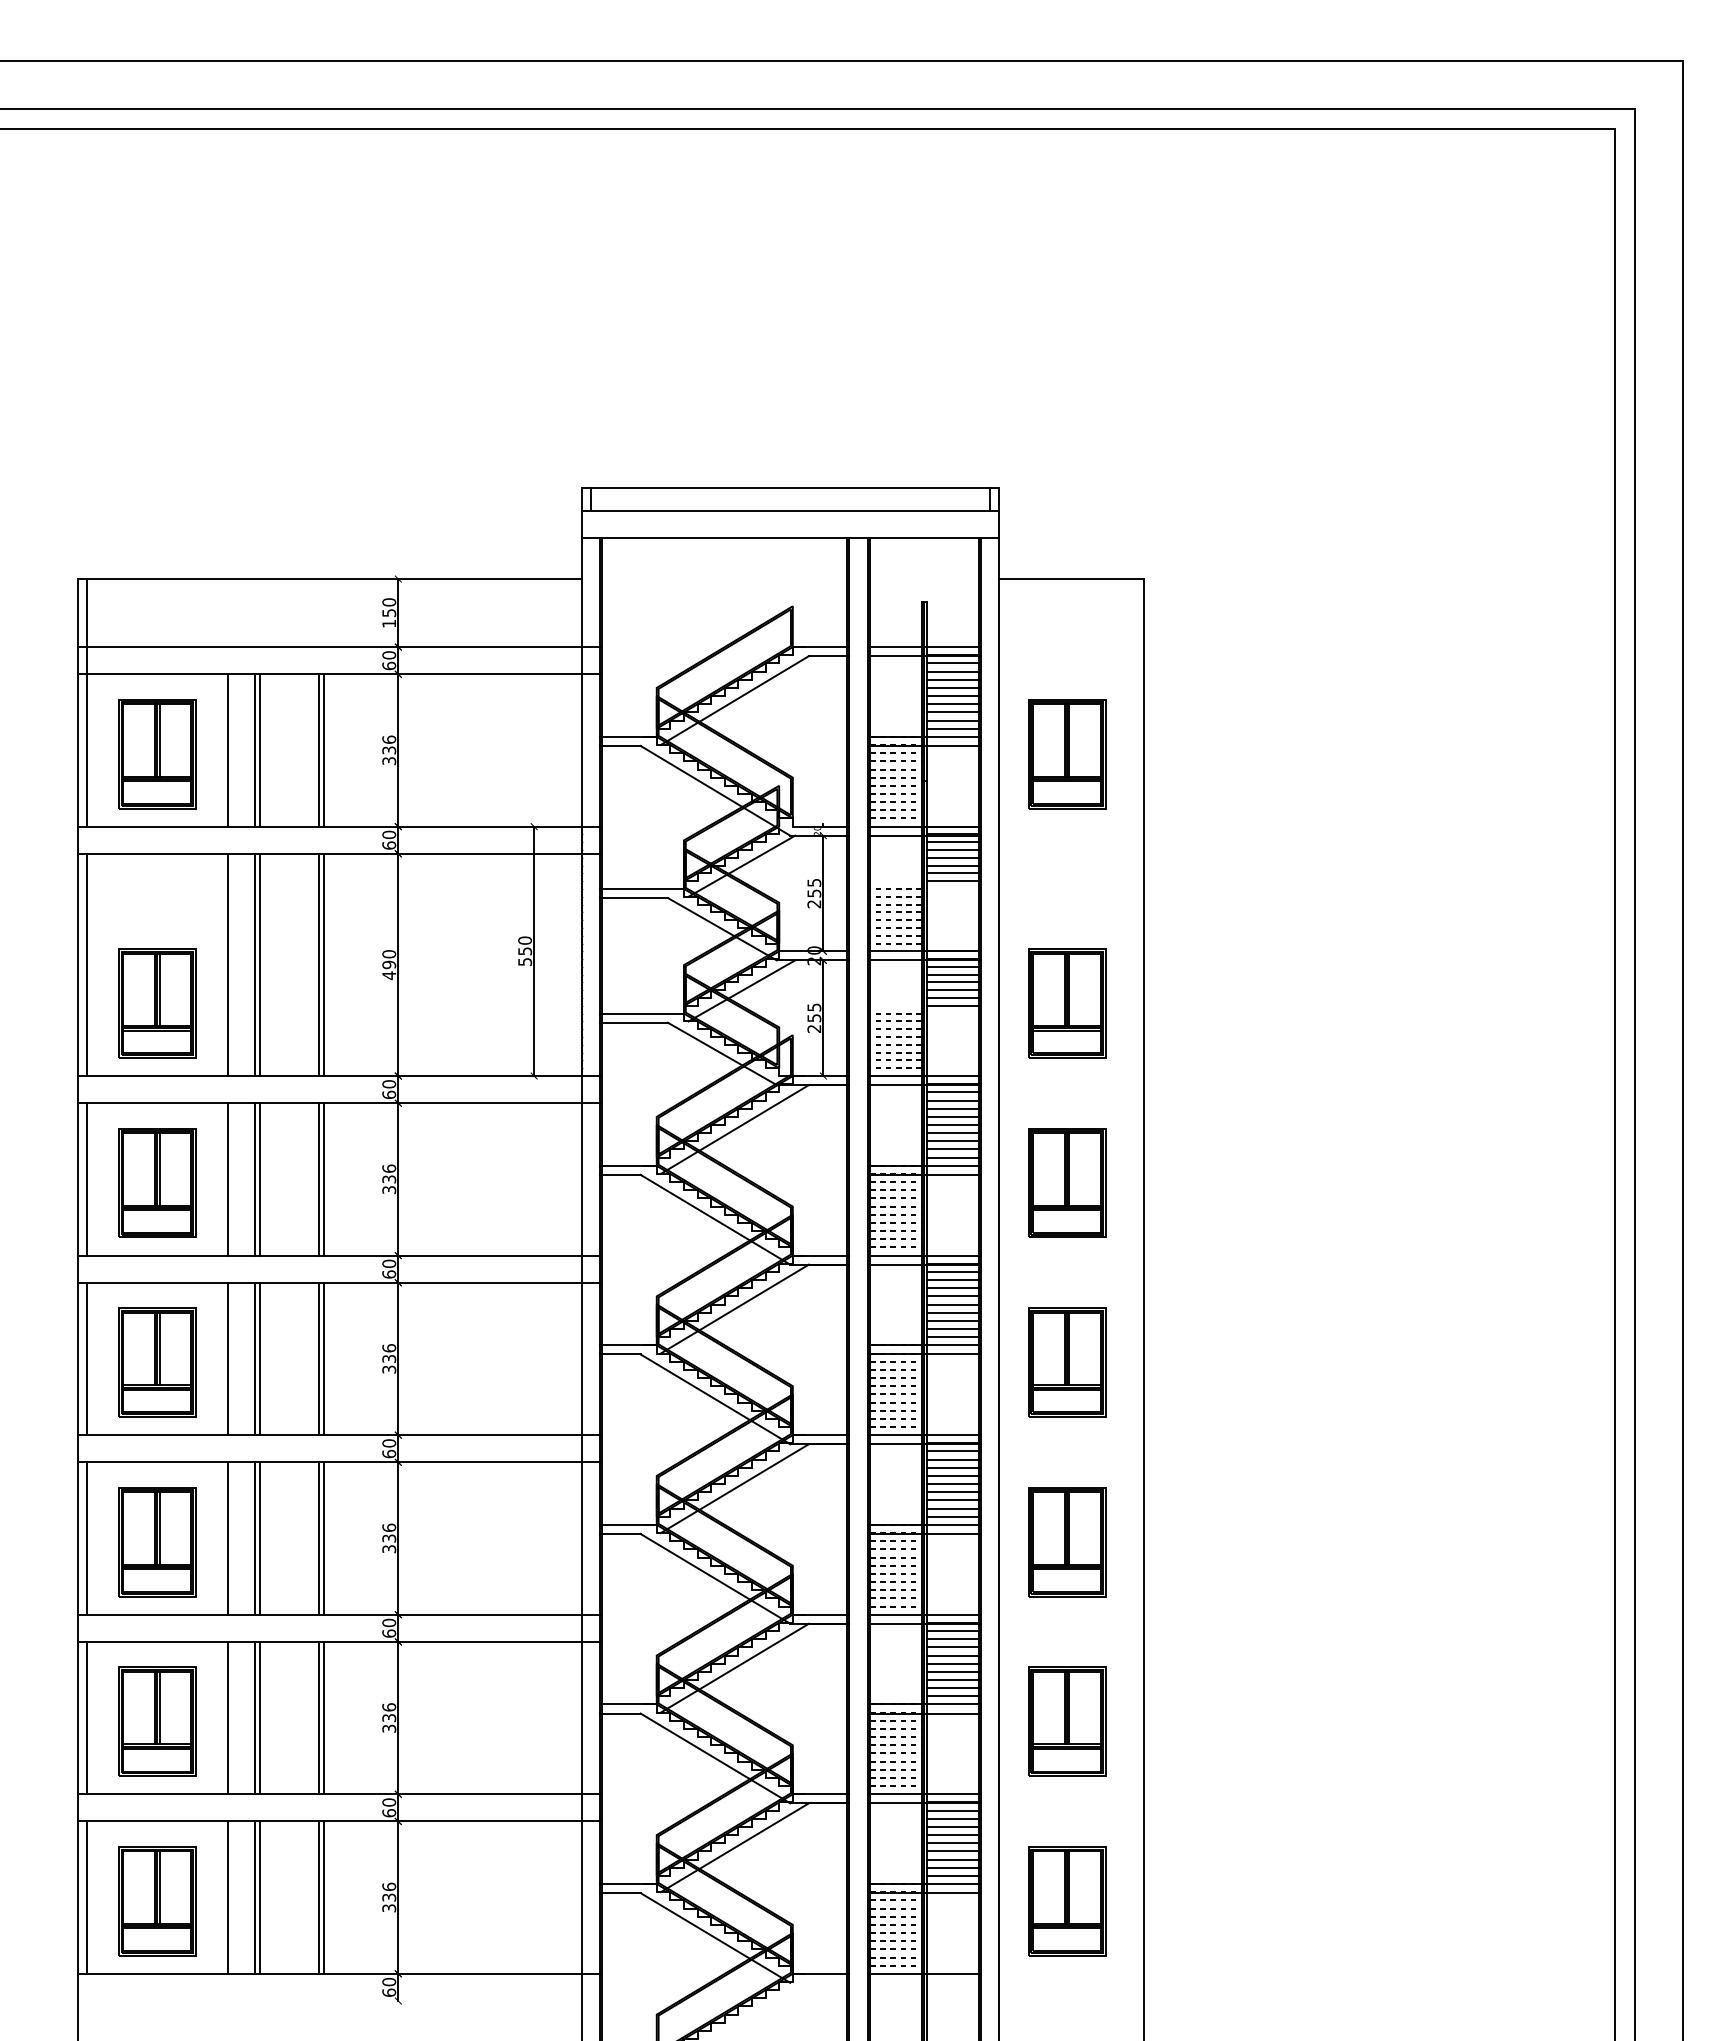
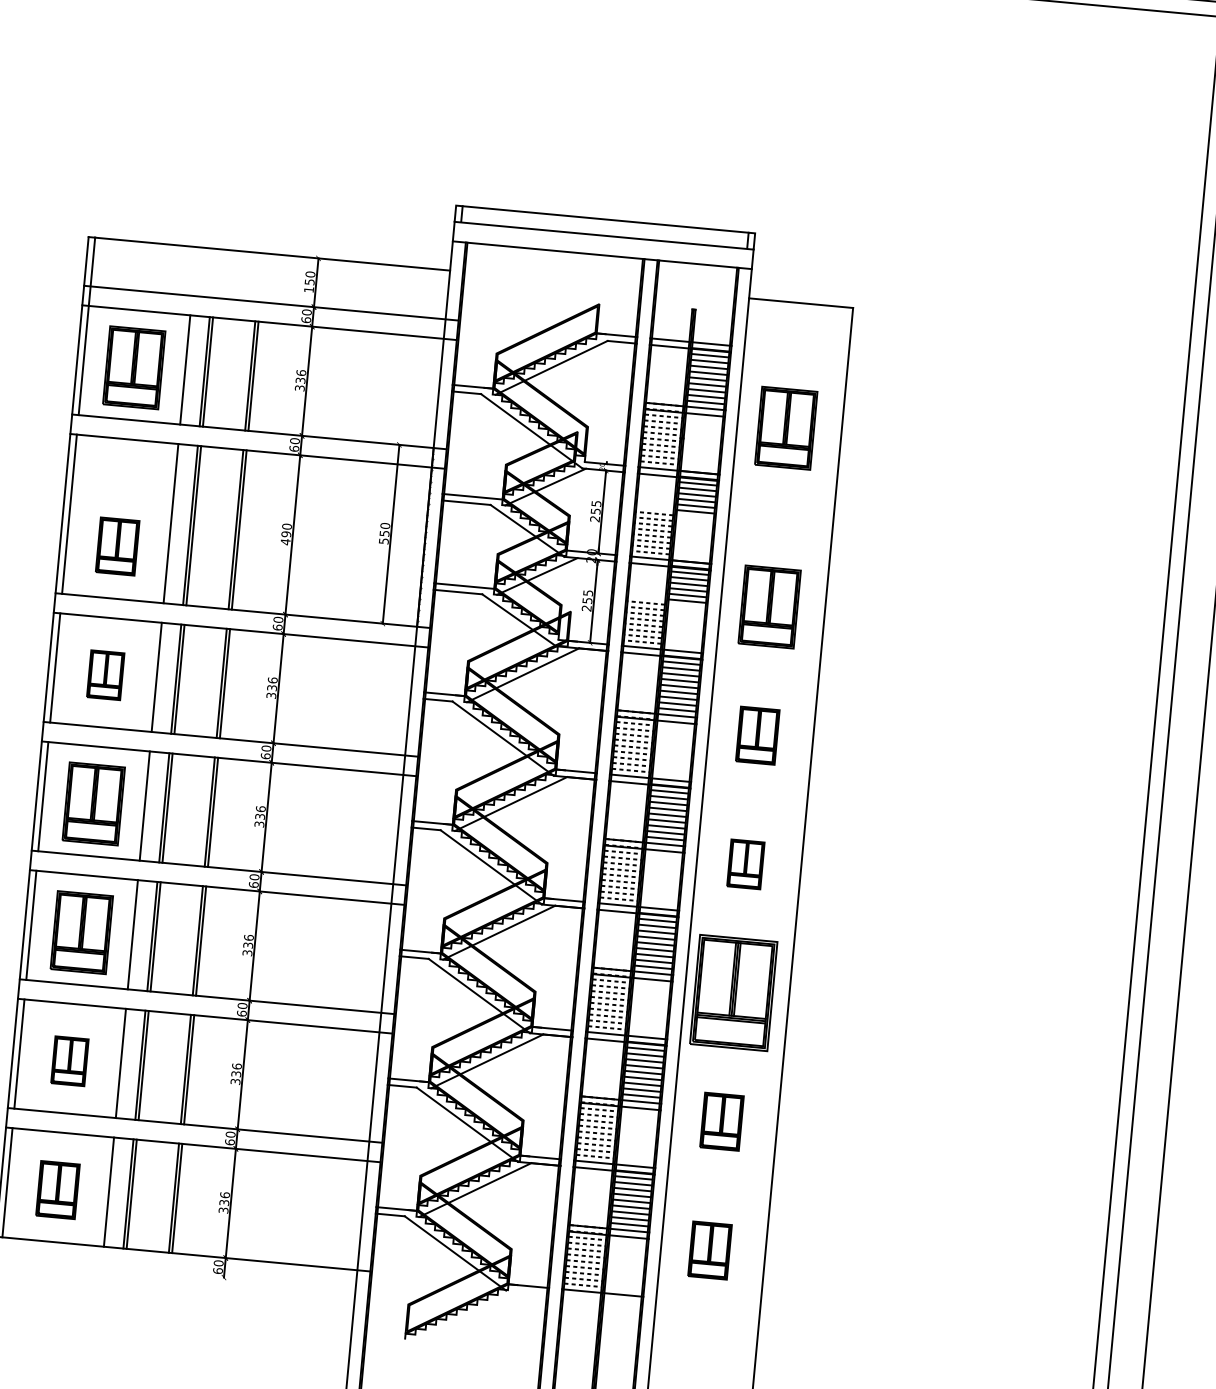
part: (157, 1003) -> (117, 546), size x0.7
part: (157, 1182) -> (105, 674), size x0.6
part: (1067, 1182) -> (758, 735), size x0.7
part: (1067, 1362) -> (746, 864), size x0.6
part: (1067, 1542) -> (734, 993), size x1.4
part: (157, 1721) -> (69, 1061), size x0.6
part: (1067, 1721) -> (722, 1121), size x0.7
part: (157, 1901) -> (57, 1190), size x0.7
part: (1067, 1901) -> (710, 1250), size x0.7

